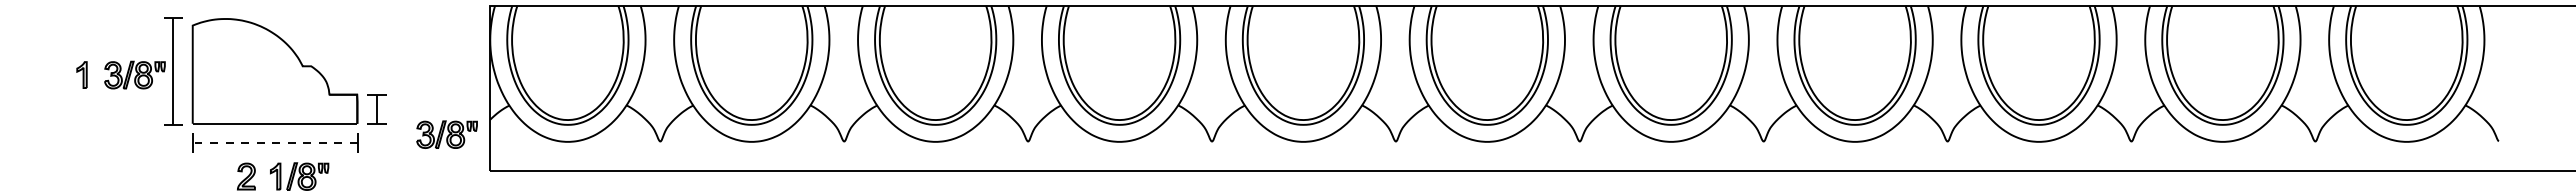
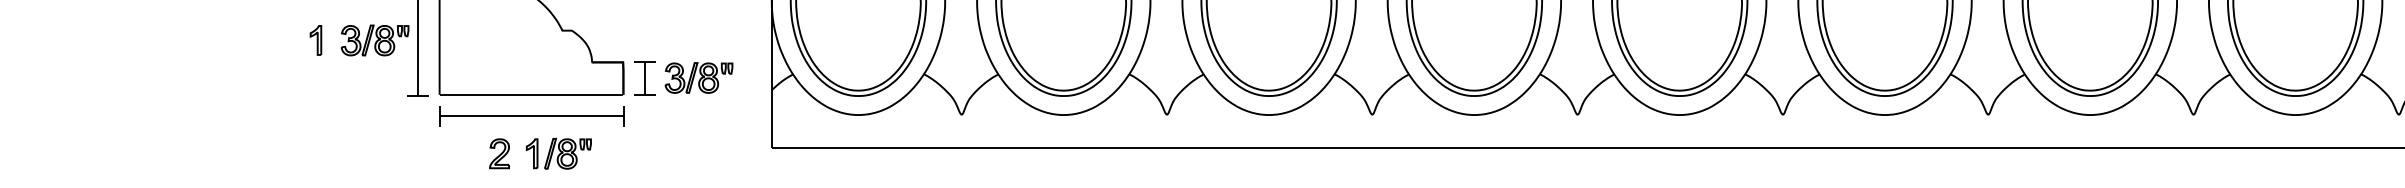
part: (446, 134) -> (698, 77), moved
line: (275, 143) -> (532, 116), dashed -> solid

